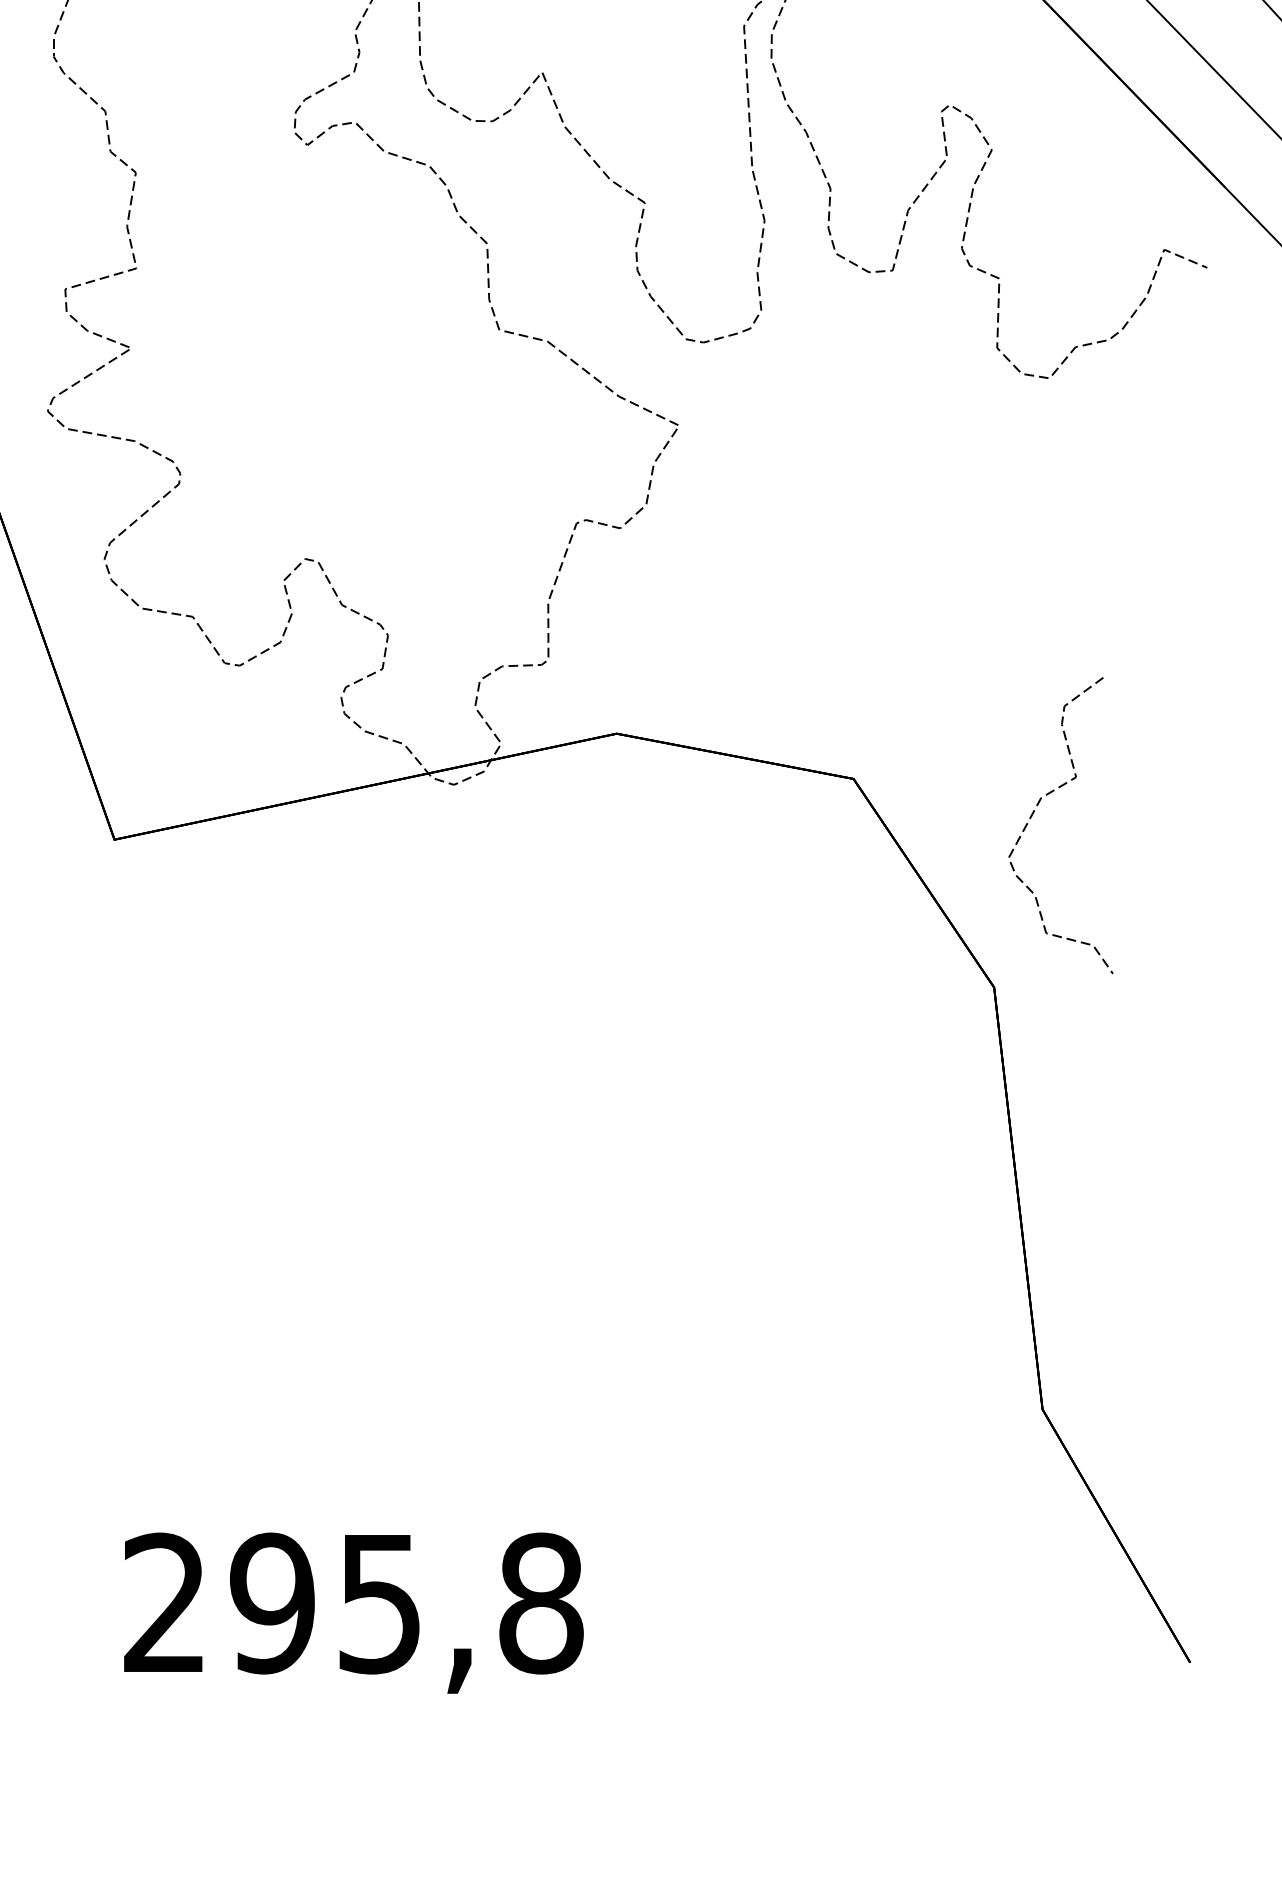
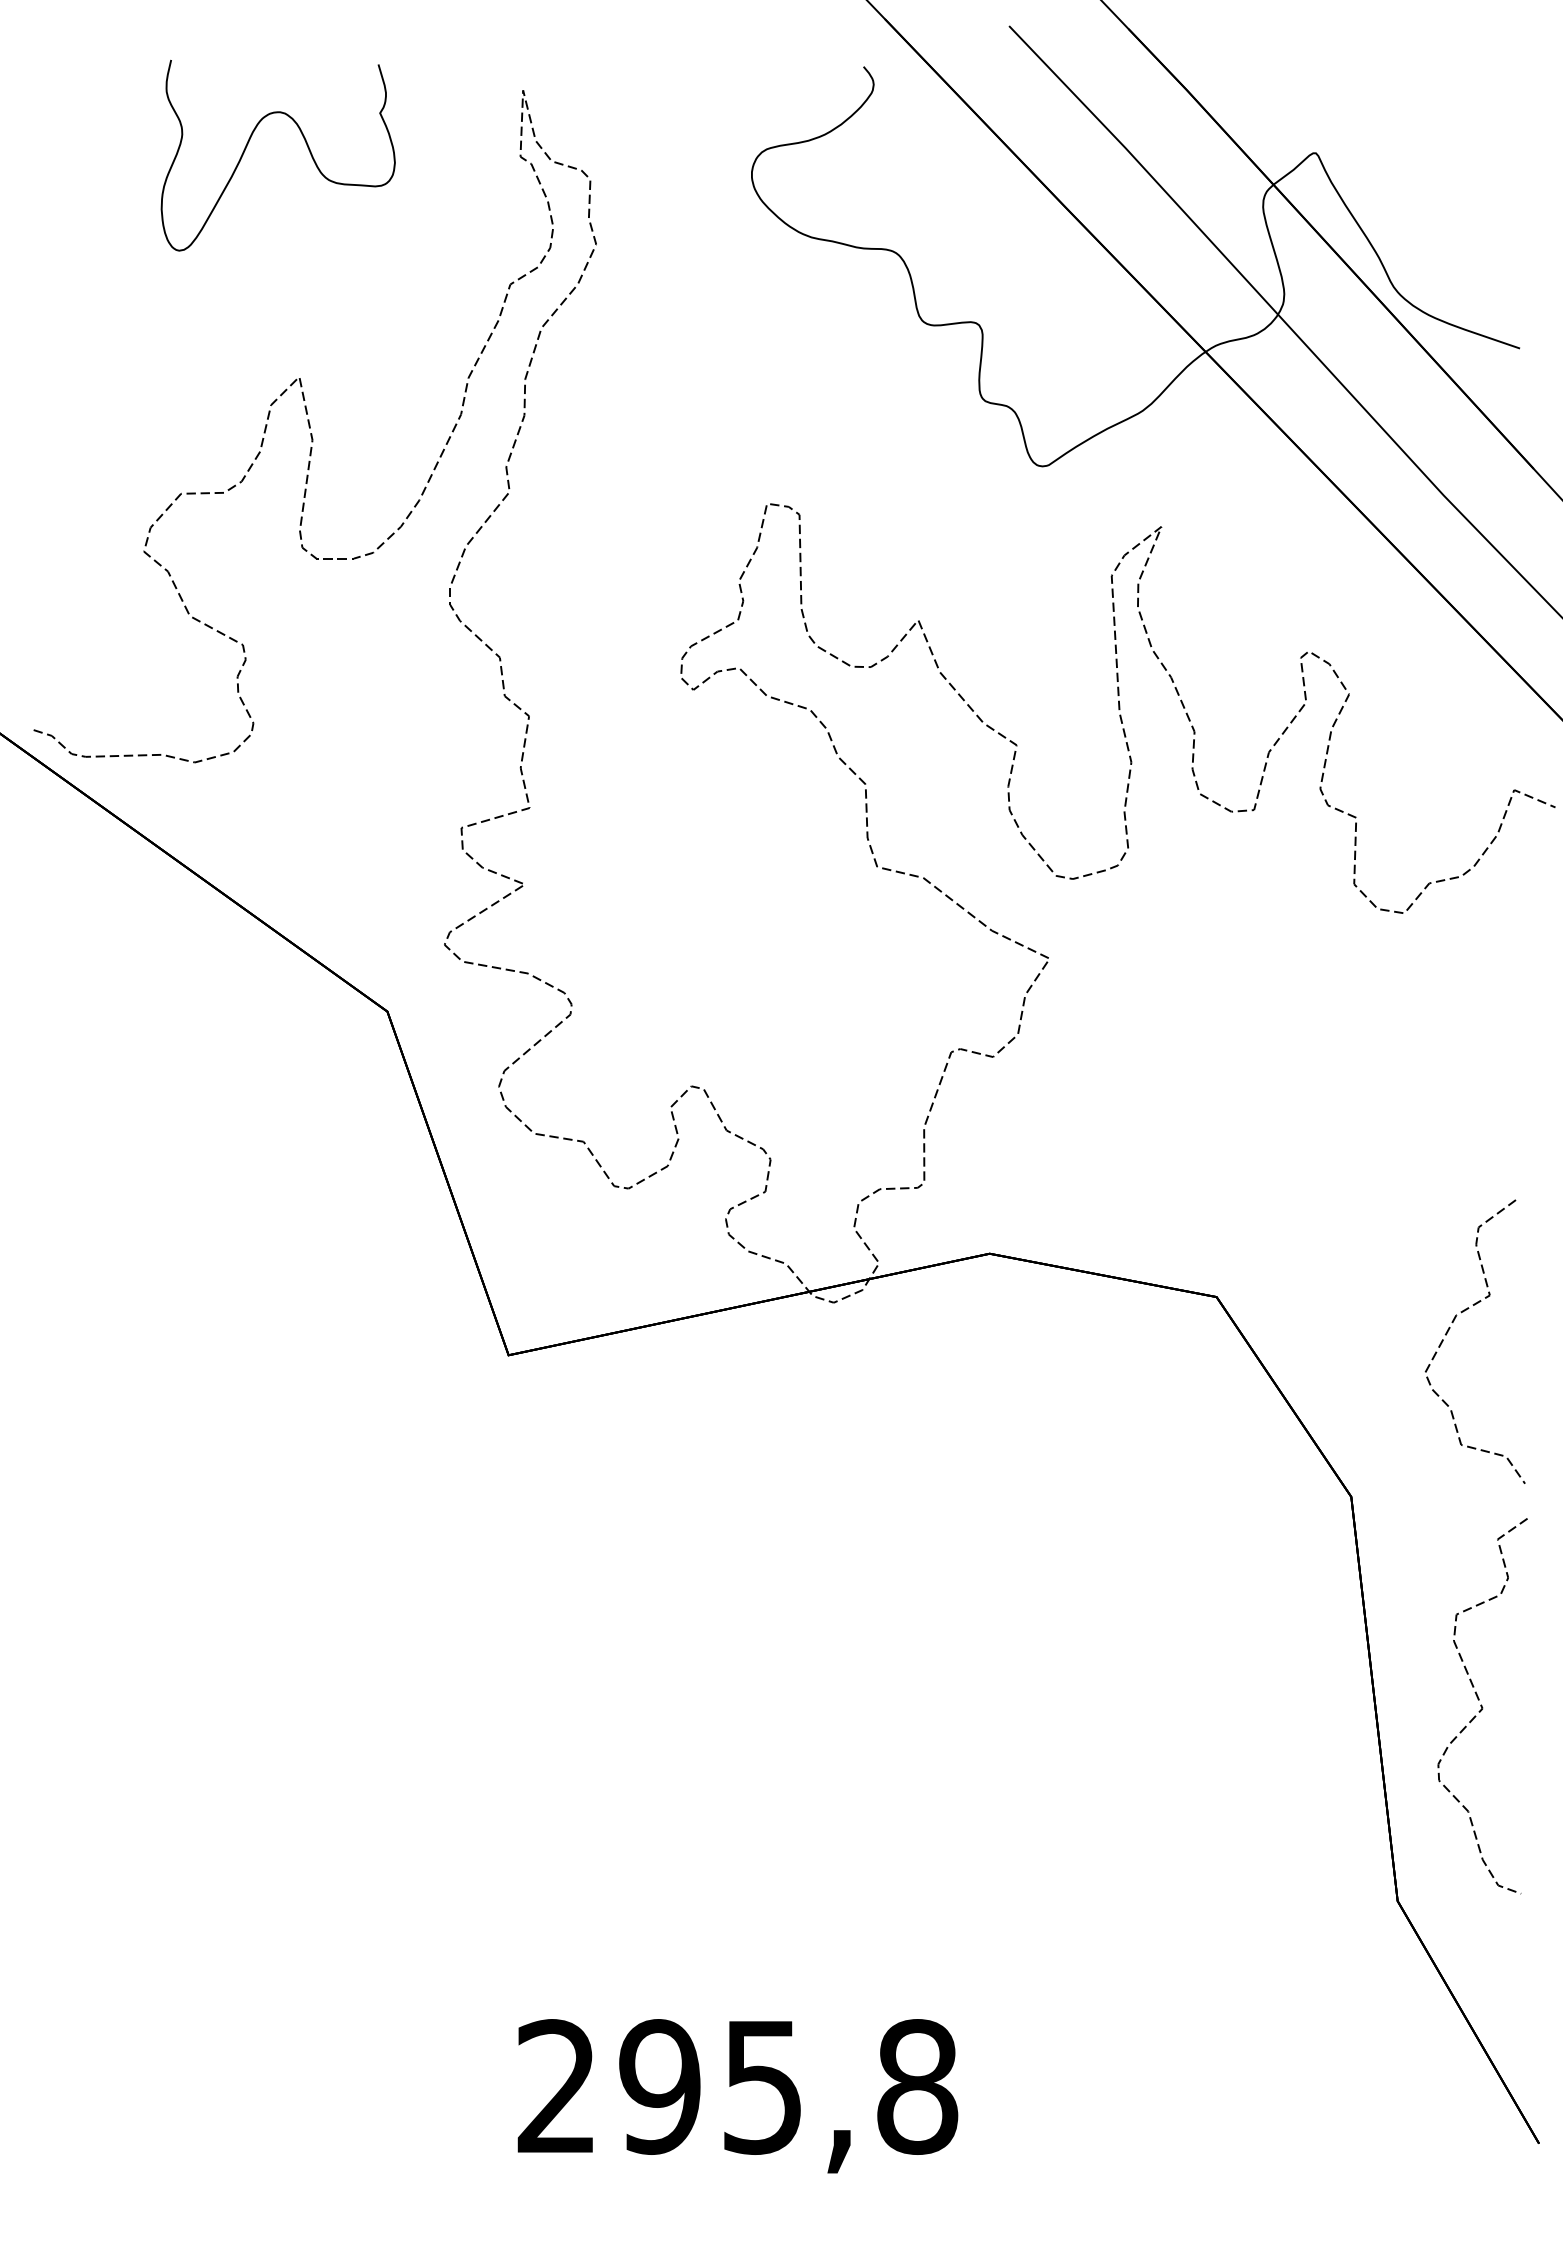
curve: (1035, 811) -> (1450, 1328), moved
curve: (1131, 1206) -> (1482, 1706), added

